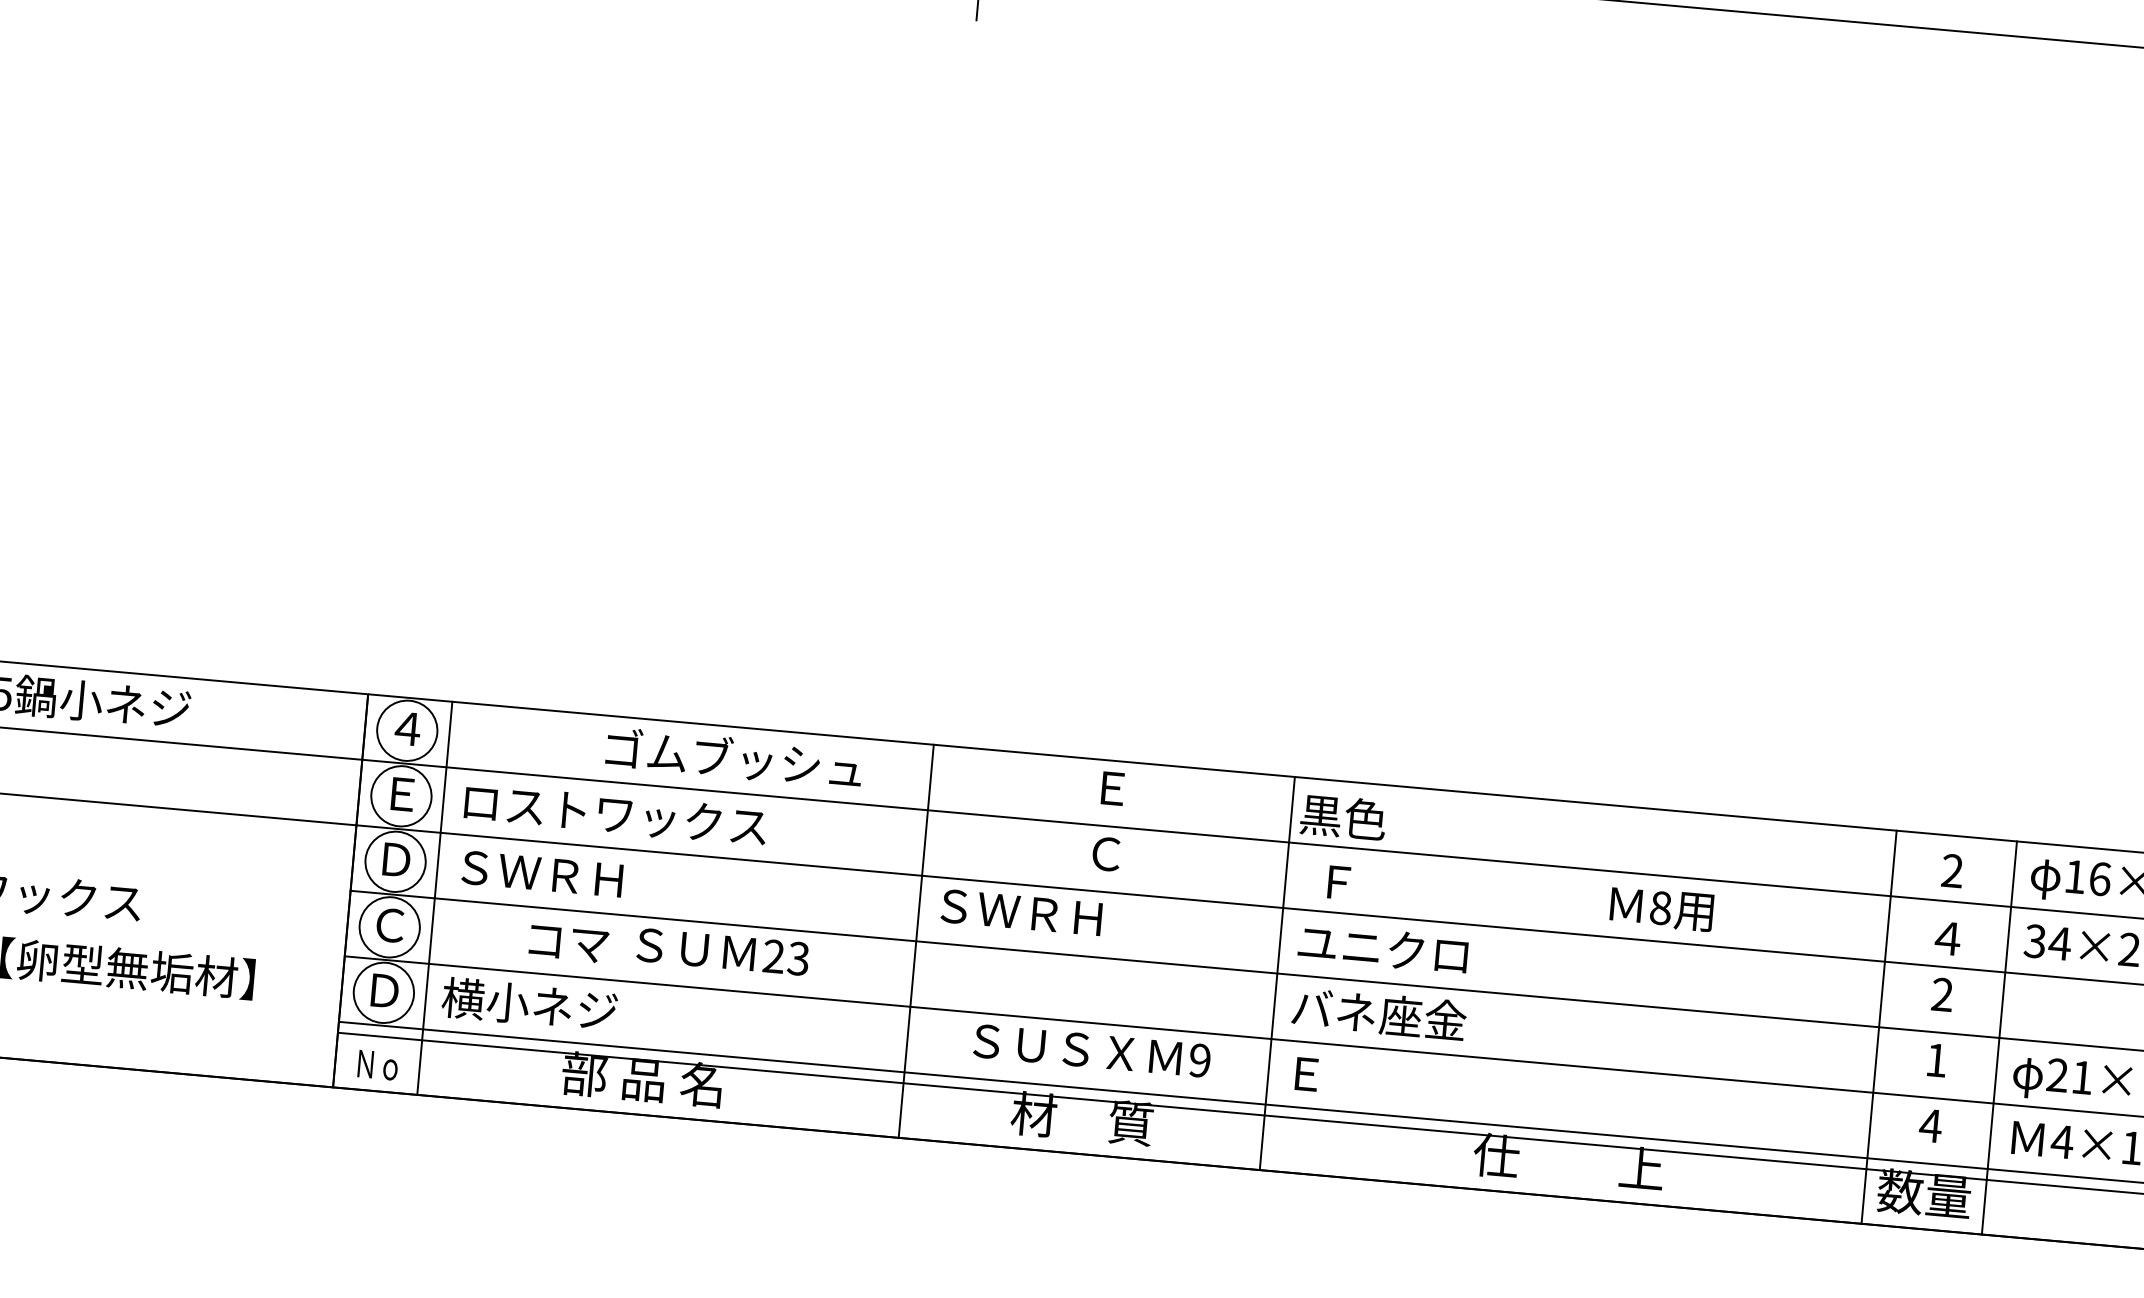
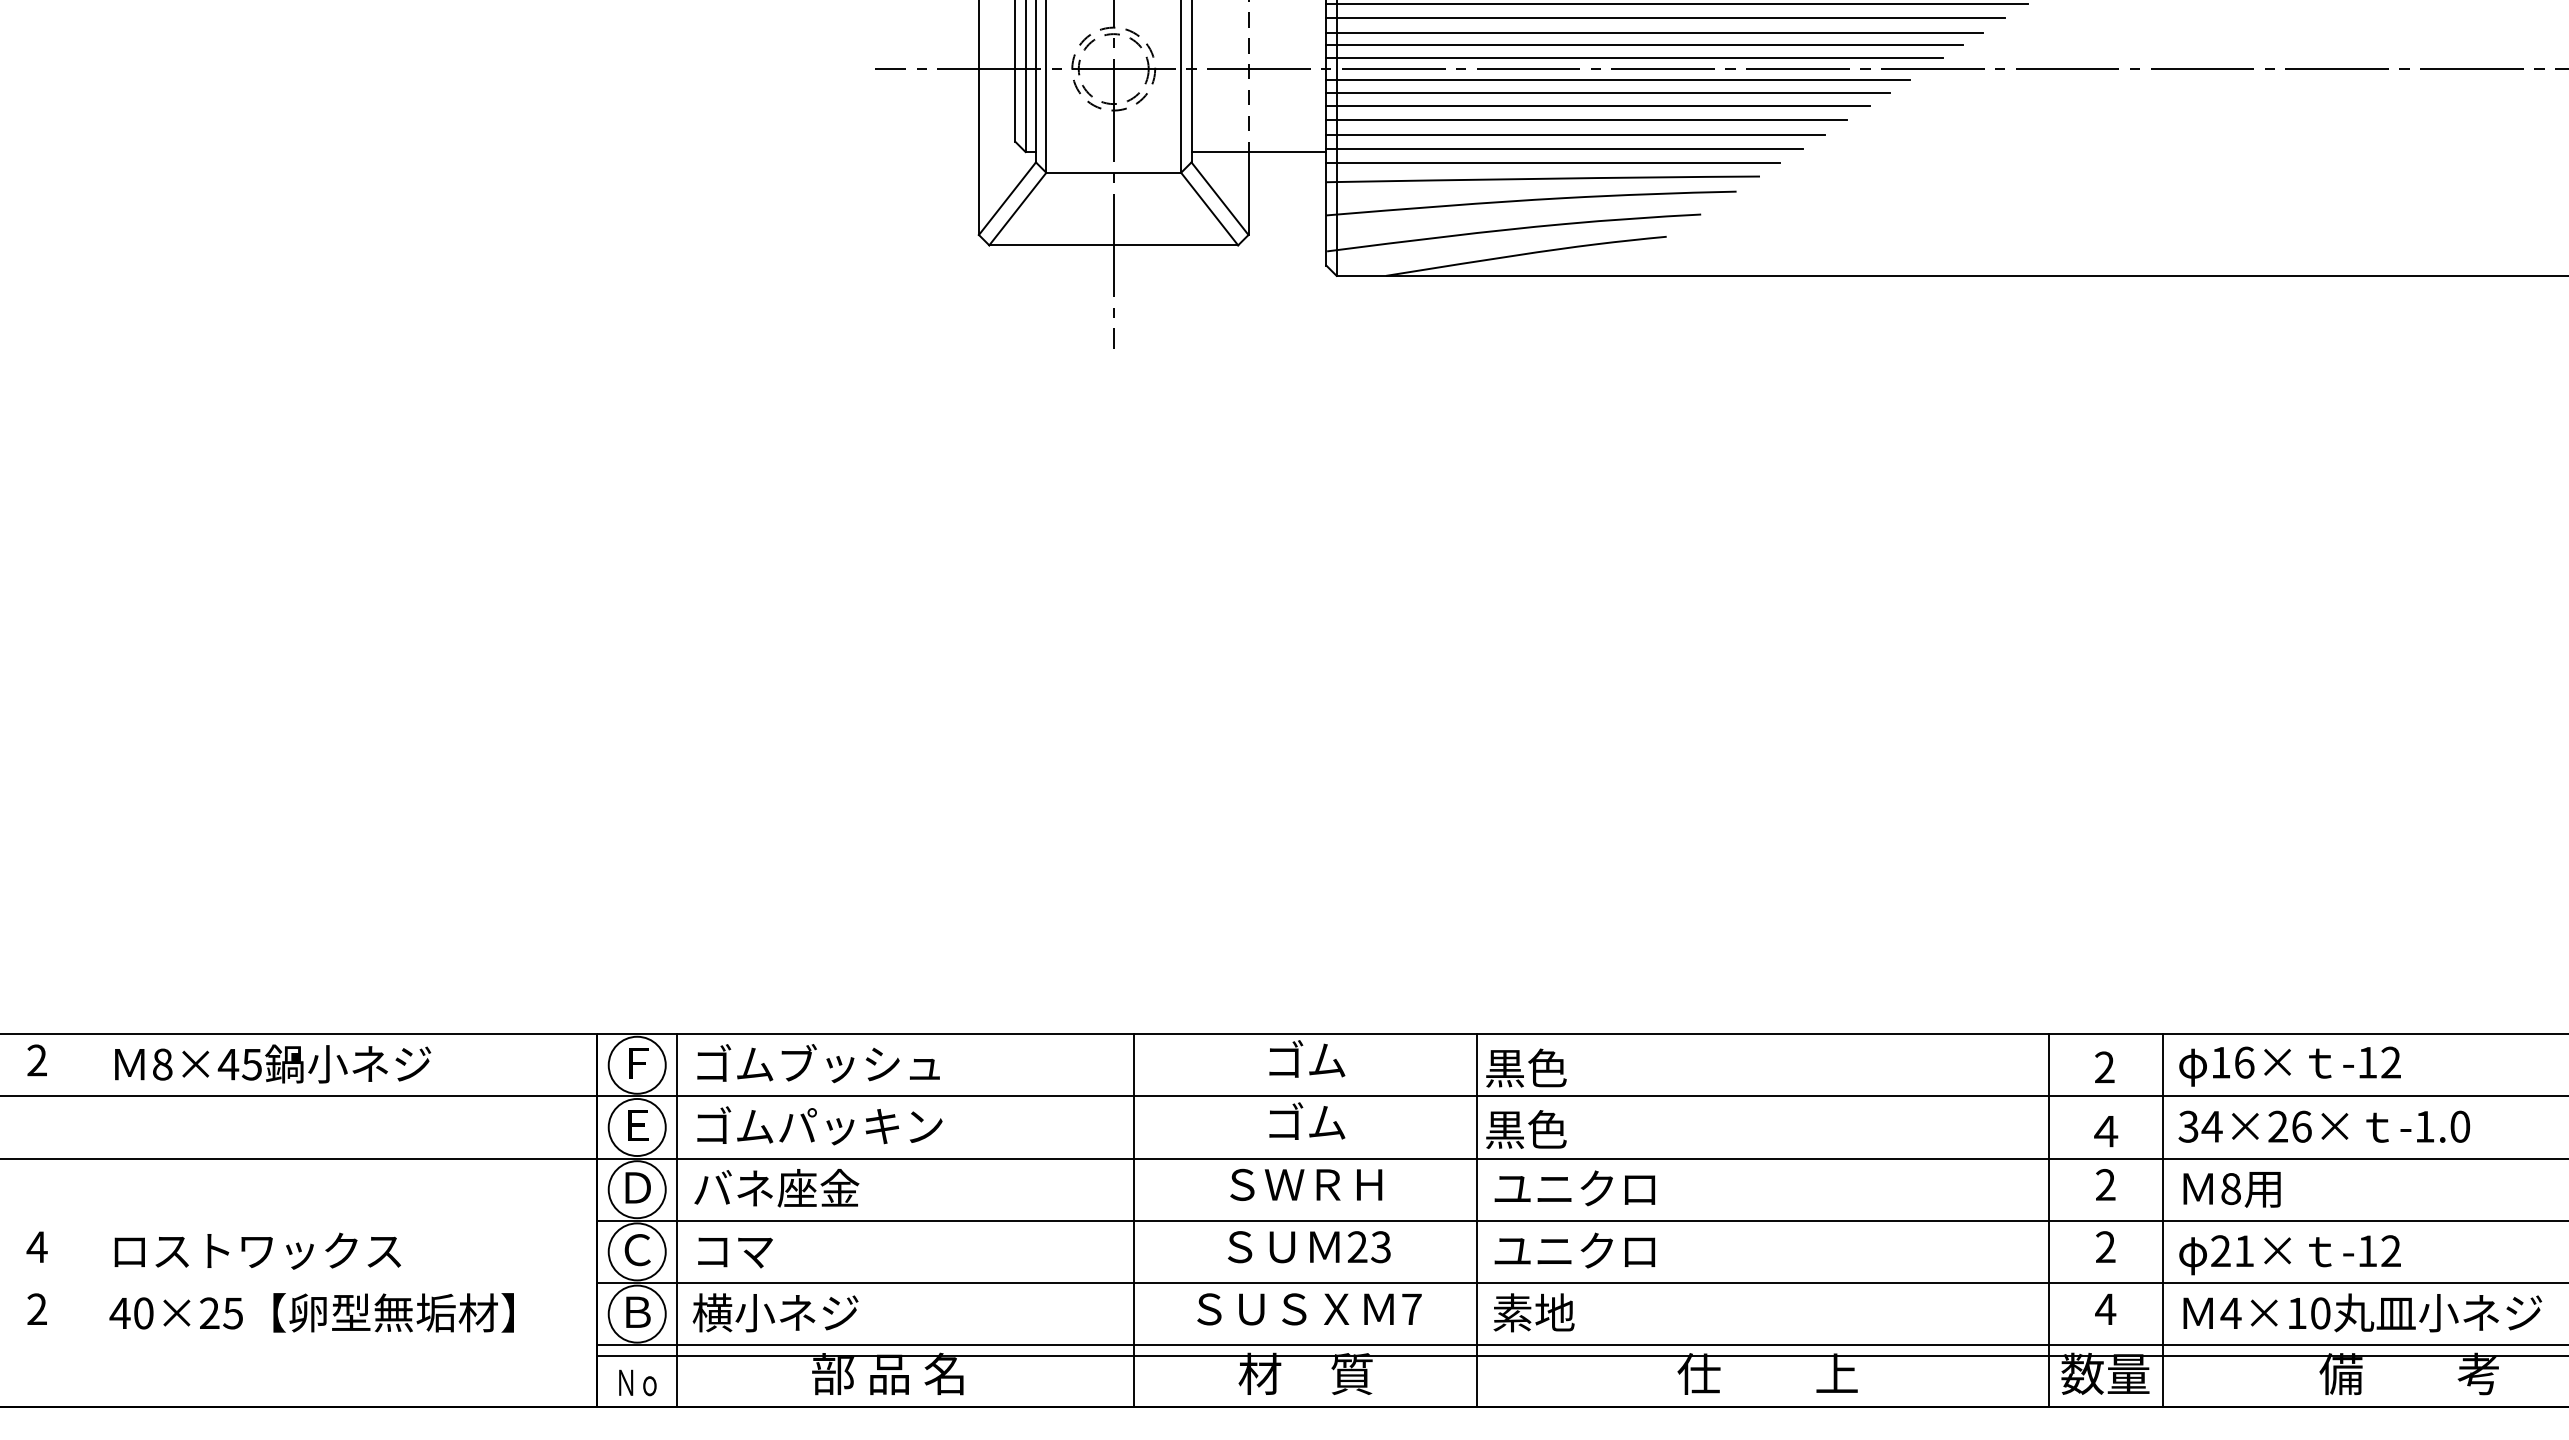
text: (407, 727) -> (637, 1062), ４ -> Ｆ
text: (734, 758) -> (818, 1063), moved
text: (1113, 786) -> (1307, 1058), Ｅ -> ゴム
text: (615, 813) -> (840, 1125), ロストワックス -> ゴムパッキン
text: (1107, 851) -> (1307, 1120), Ｃ -> ゴム
text: (542, 872) -> (776, 1187), ＳＷＲＨ -> バネ座金
text: (1337, 881) -> (1526, 1129), Ｆ -> 黒色
text: (1661, 908) -> (2231, 1189), moved
text: (1021, 912) -> (1306, 1184), moved
text: (568, 943) -> (735, 1252), moved
text: (723, 952) -> (1309, 1247), moved
text: (384, 990) -> (637, 1311), Ｄ -> Ｂ
text: (1379, 1014) -> (1576, 1250), バネ座金 -> ユニクロ
text: (1936, 1059) -> (2105, 1246), 1 -> 2
text: (1199, 1060) -> (1411, 1309), 9 -> 7
text: (1327, 1075) -> (1533, 1312), Ｅ -> 素地

